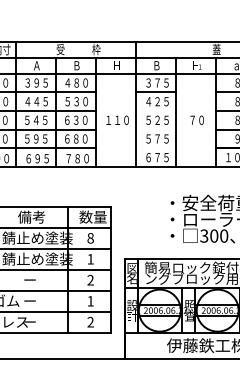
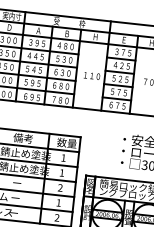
text: (156, 65) -> (123, 39), Ｂ -> Ｅ
line: (155, 111) -> (119, 72), added
line: (155, 129) -> (118, 85), added
line: (155, 148) -> (116, 99), added
text: (90, 238) -> (63, 158), 8 -> 1

